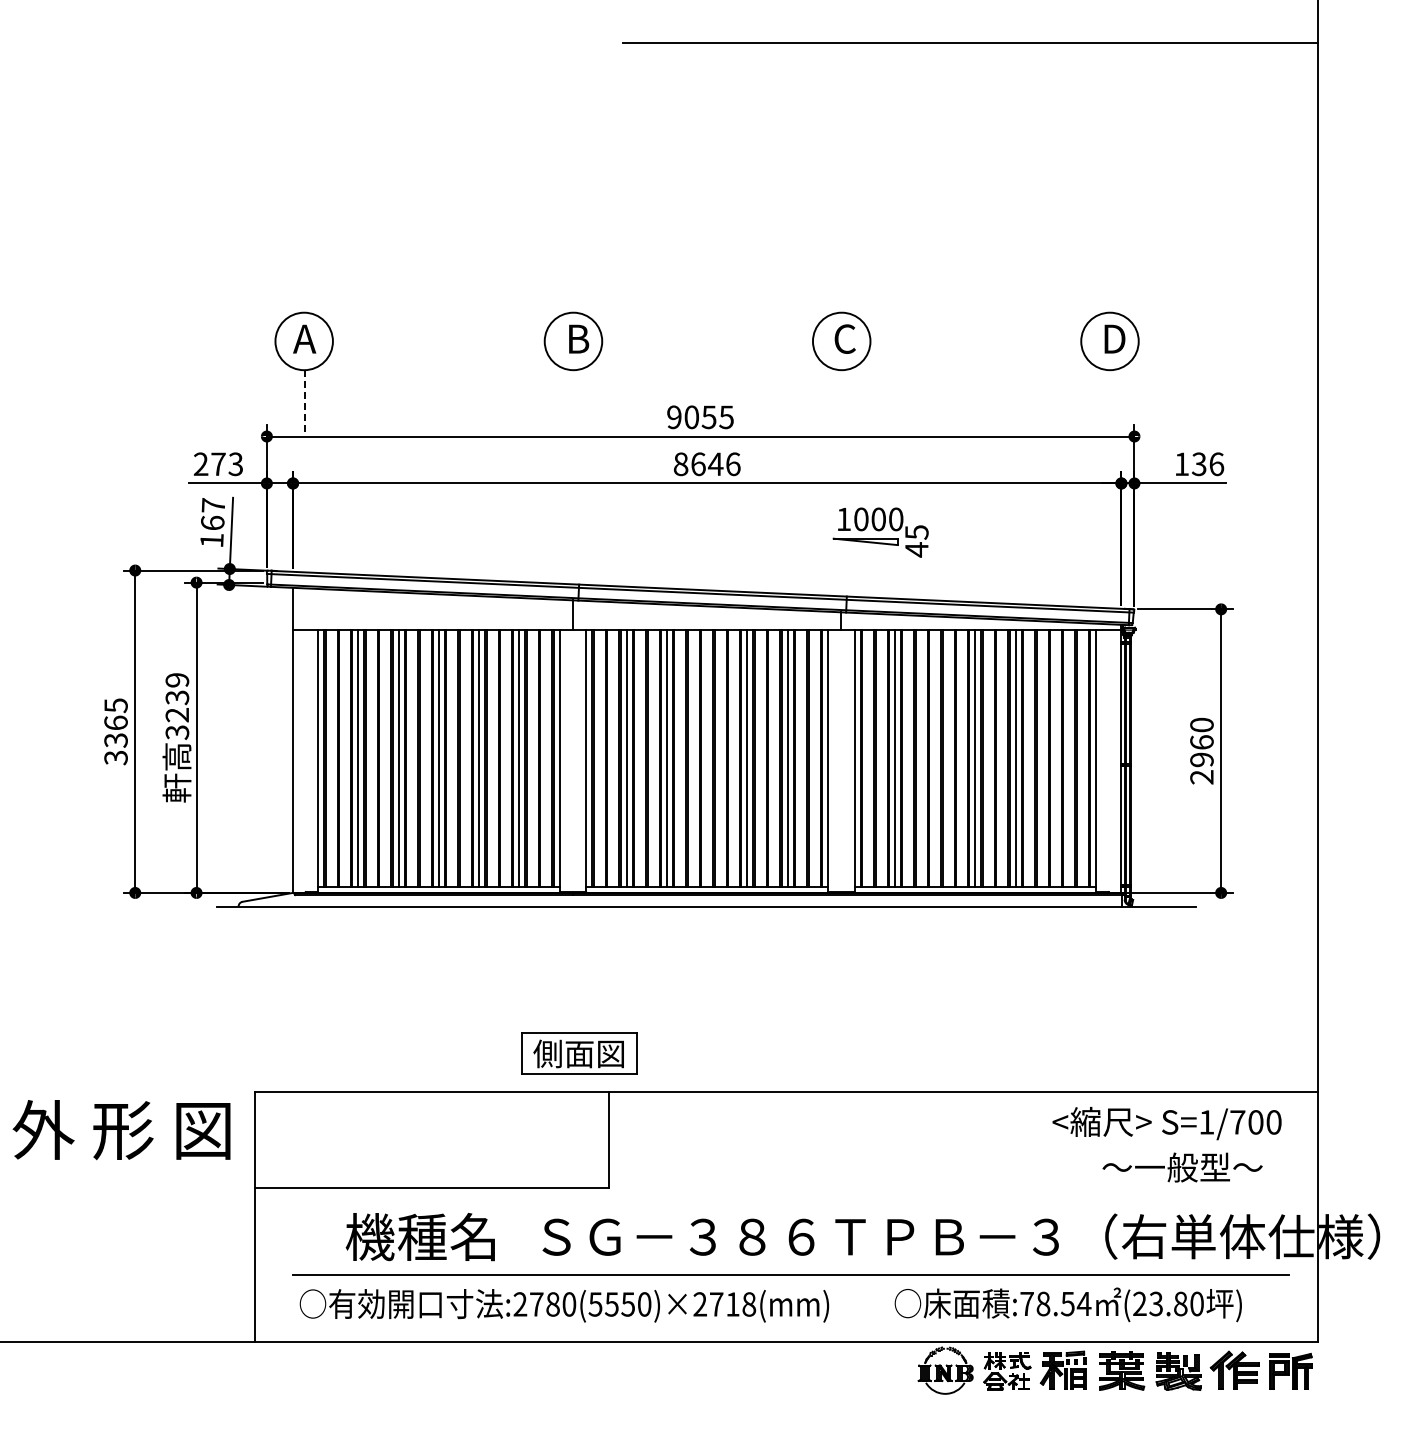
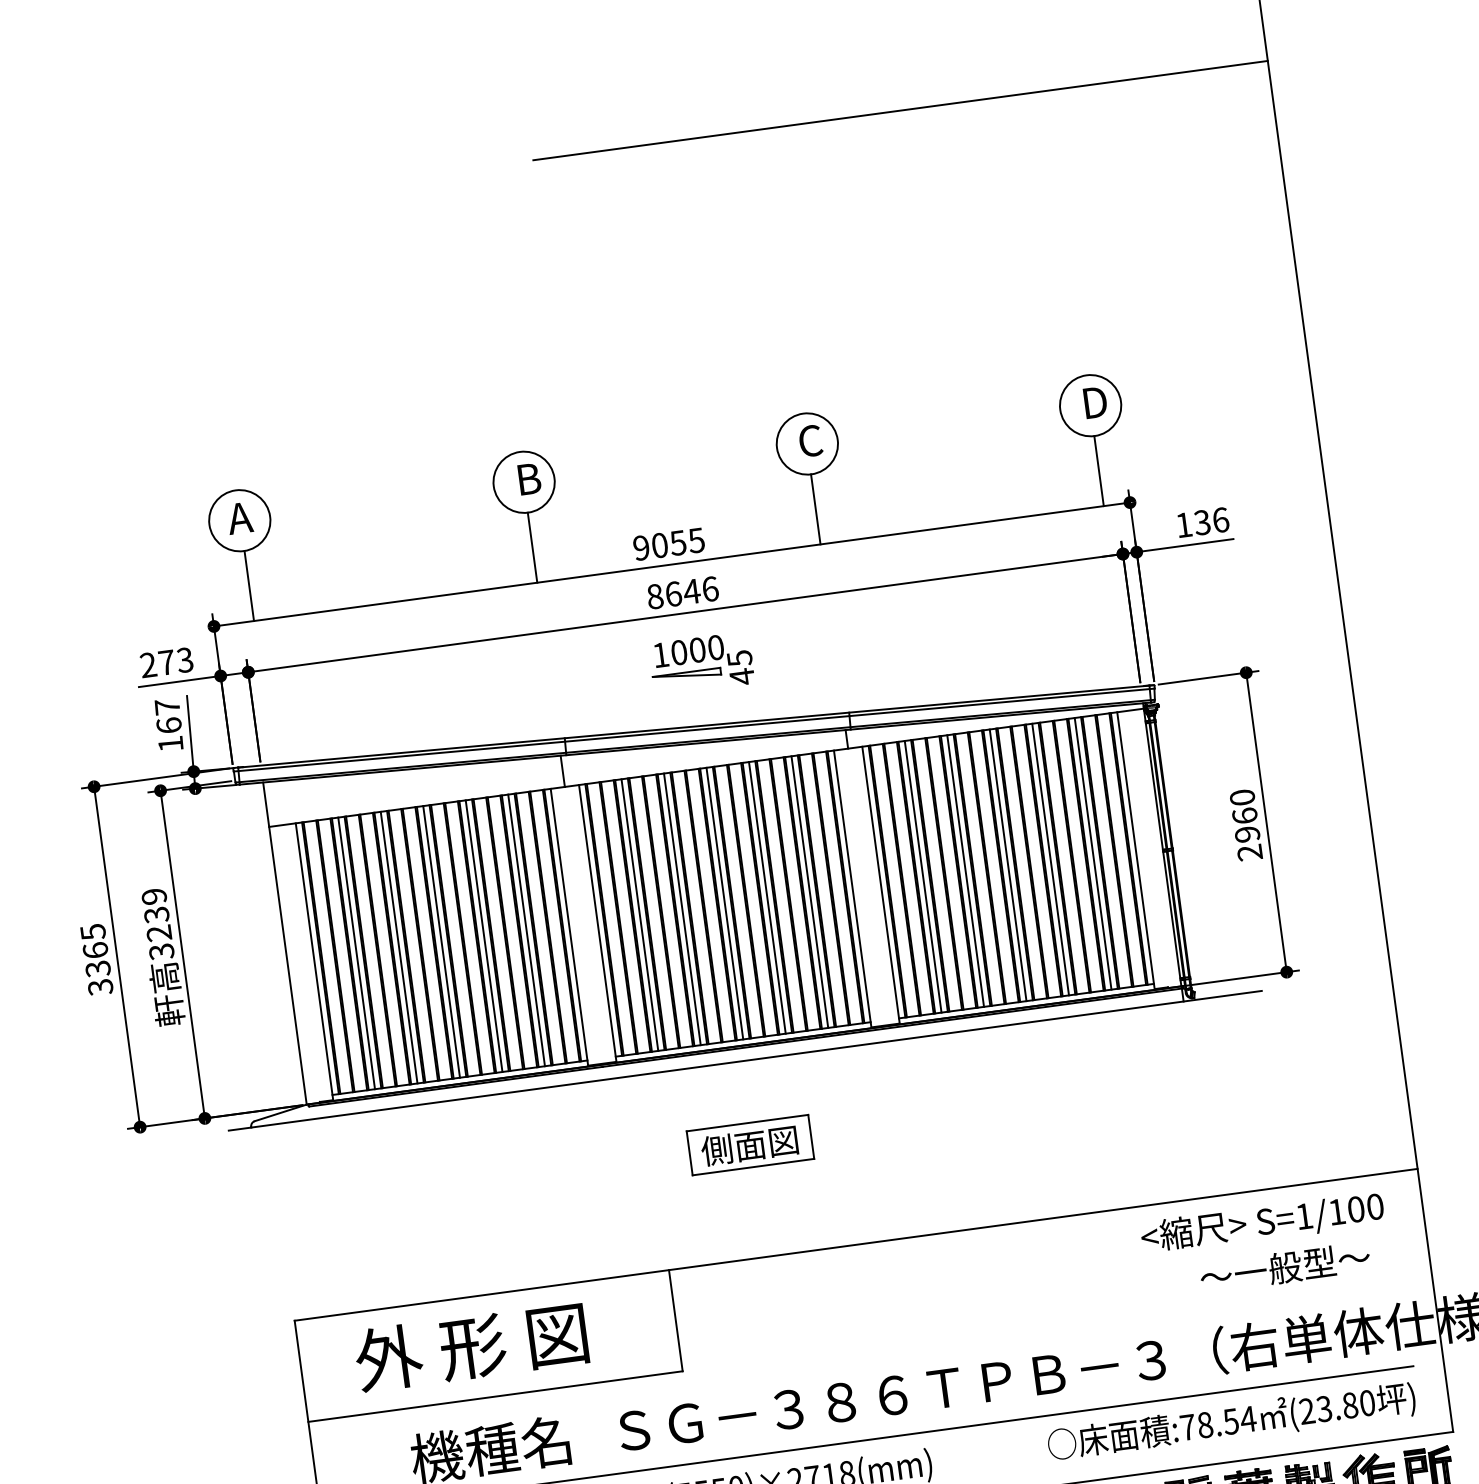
line: (304, 403) -> (248, 586), dashed -> solid
line: (573, 403) -> (533, 547), added
line: (841, 403) -> (815, 509), added
line: (1109, 403) -> (1098, 471), added
part: (880, 532) -> (701, 663), moved
line: (707, 758) -> (725, 903), added
line: (935, 758) -> (965, 870), added
line: (1055, 758) -> (1092, 853), added
part: (579, 1053) -> (750, 1145), moved
text: (1237, 1122) -> (1336, 1212), S=1/700 -> S=1/100
text: (121, 1130) -> (471, 1347), moved
text: (1067, 1304) -> (1230, 1422), moved

